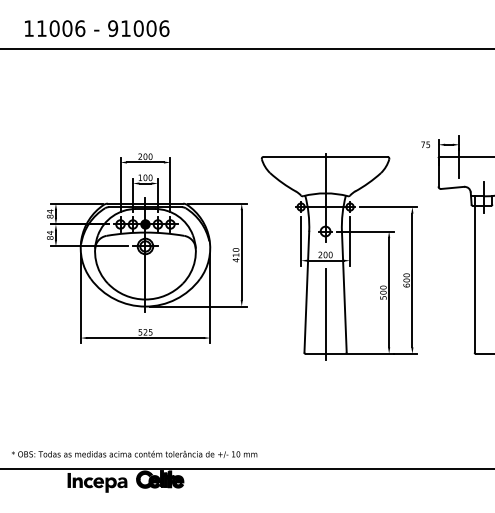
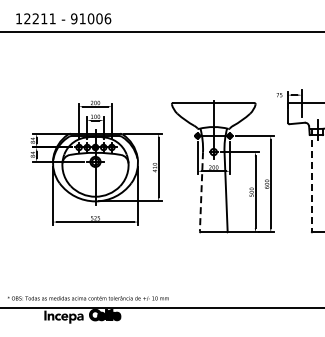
text: (60, 28) -> (39, 18), 11006 -> 12211
line: (474, 274) -> (311, 180), solid -> dashed
line: (306, 291) -> (201, 191), solid -> dashed
line: (325, 314) -> (213, 206), removed

